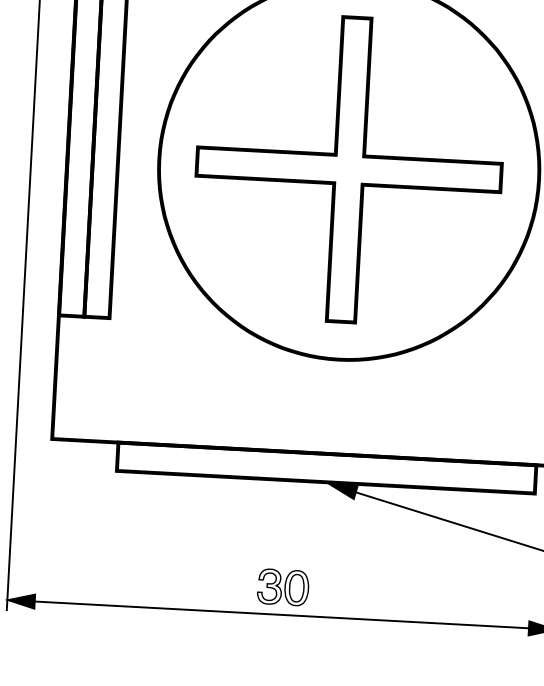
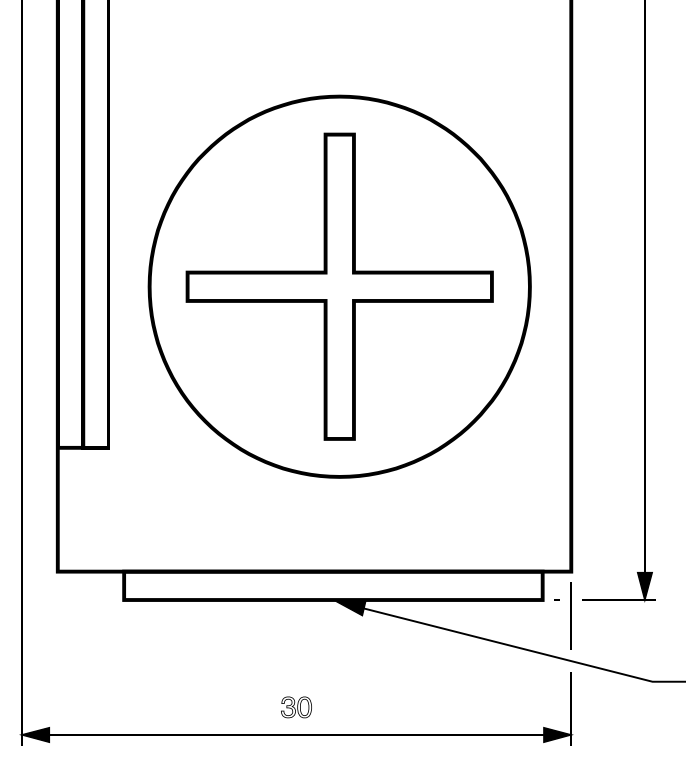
part: (283, 587) -> (296, 707), size x0.6

